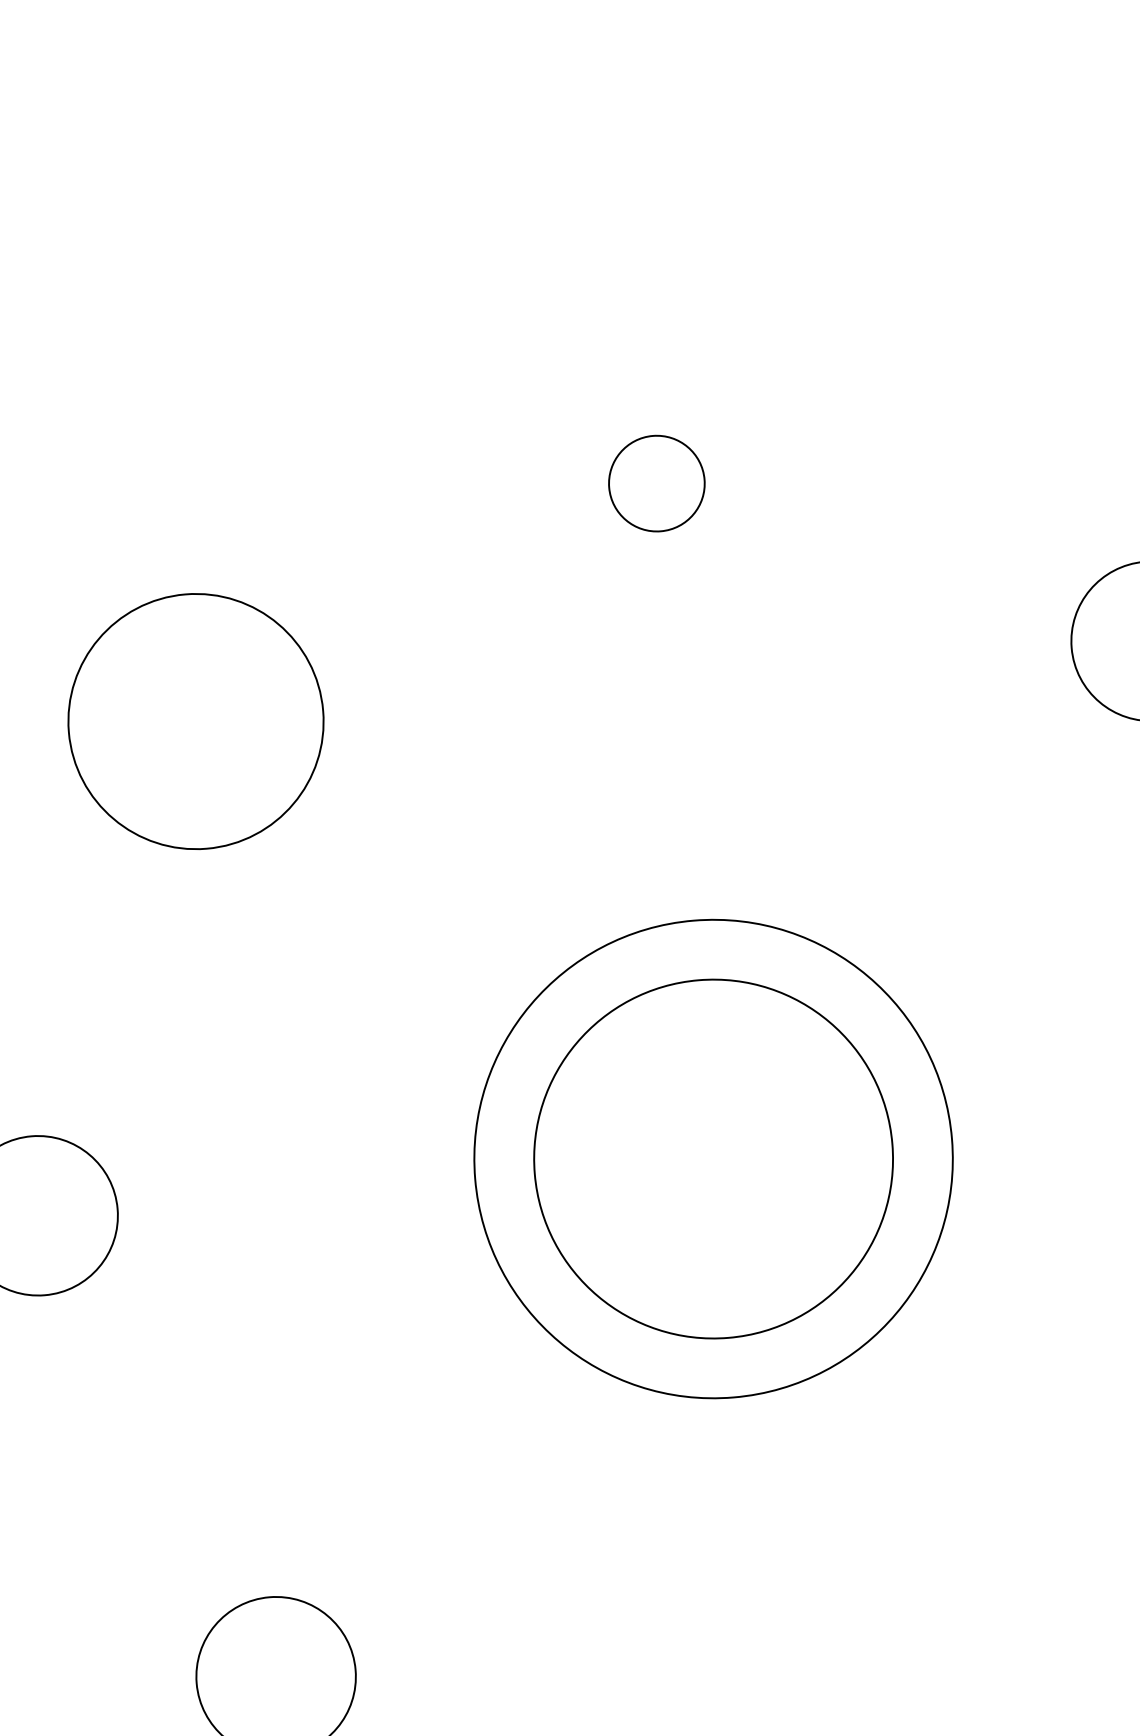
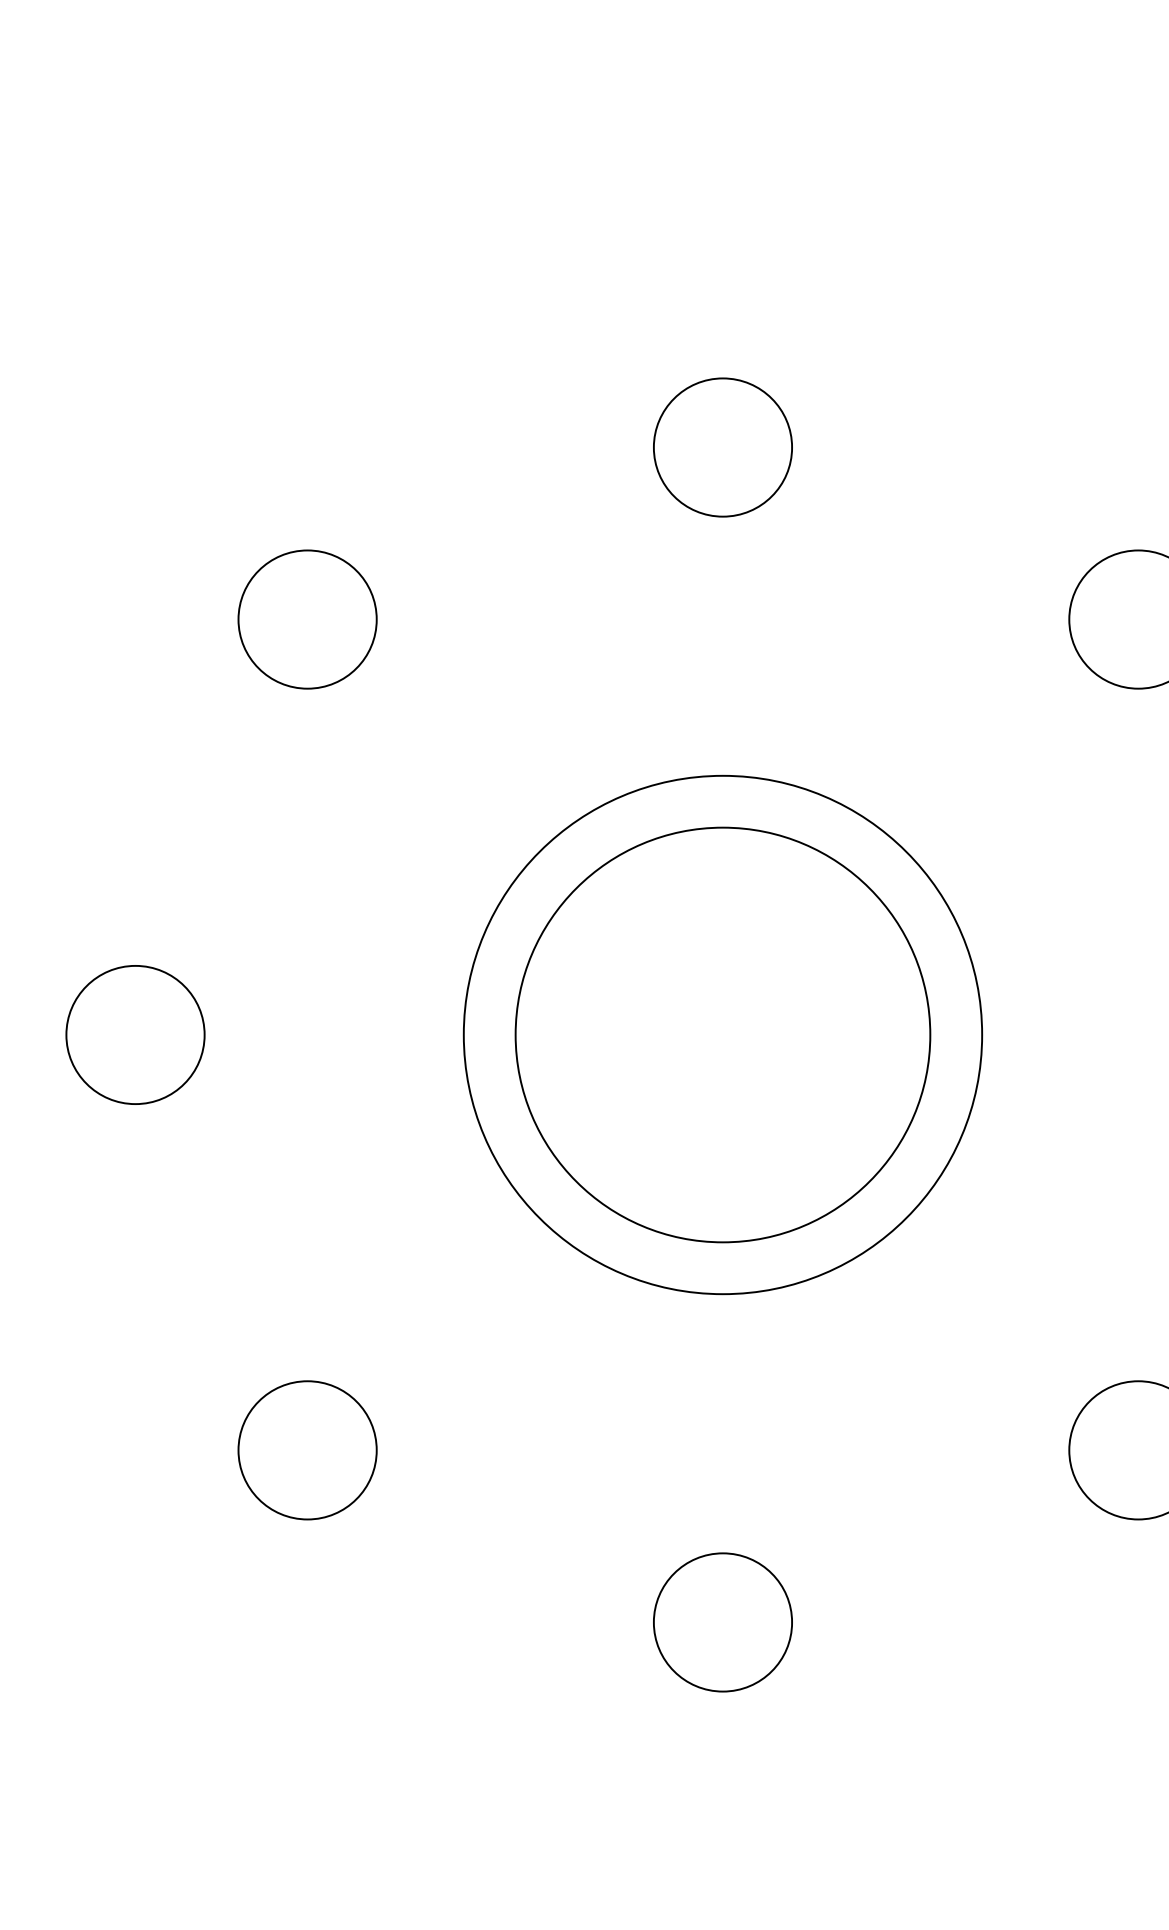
circle: (656, 483) -> (722, 447), size x1.67
circle: (195, 721) -> (307, 619), size x0.62
circle: (712, 1158) -> (722, 1034), size x1.67

